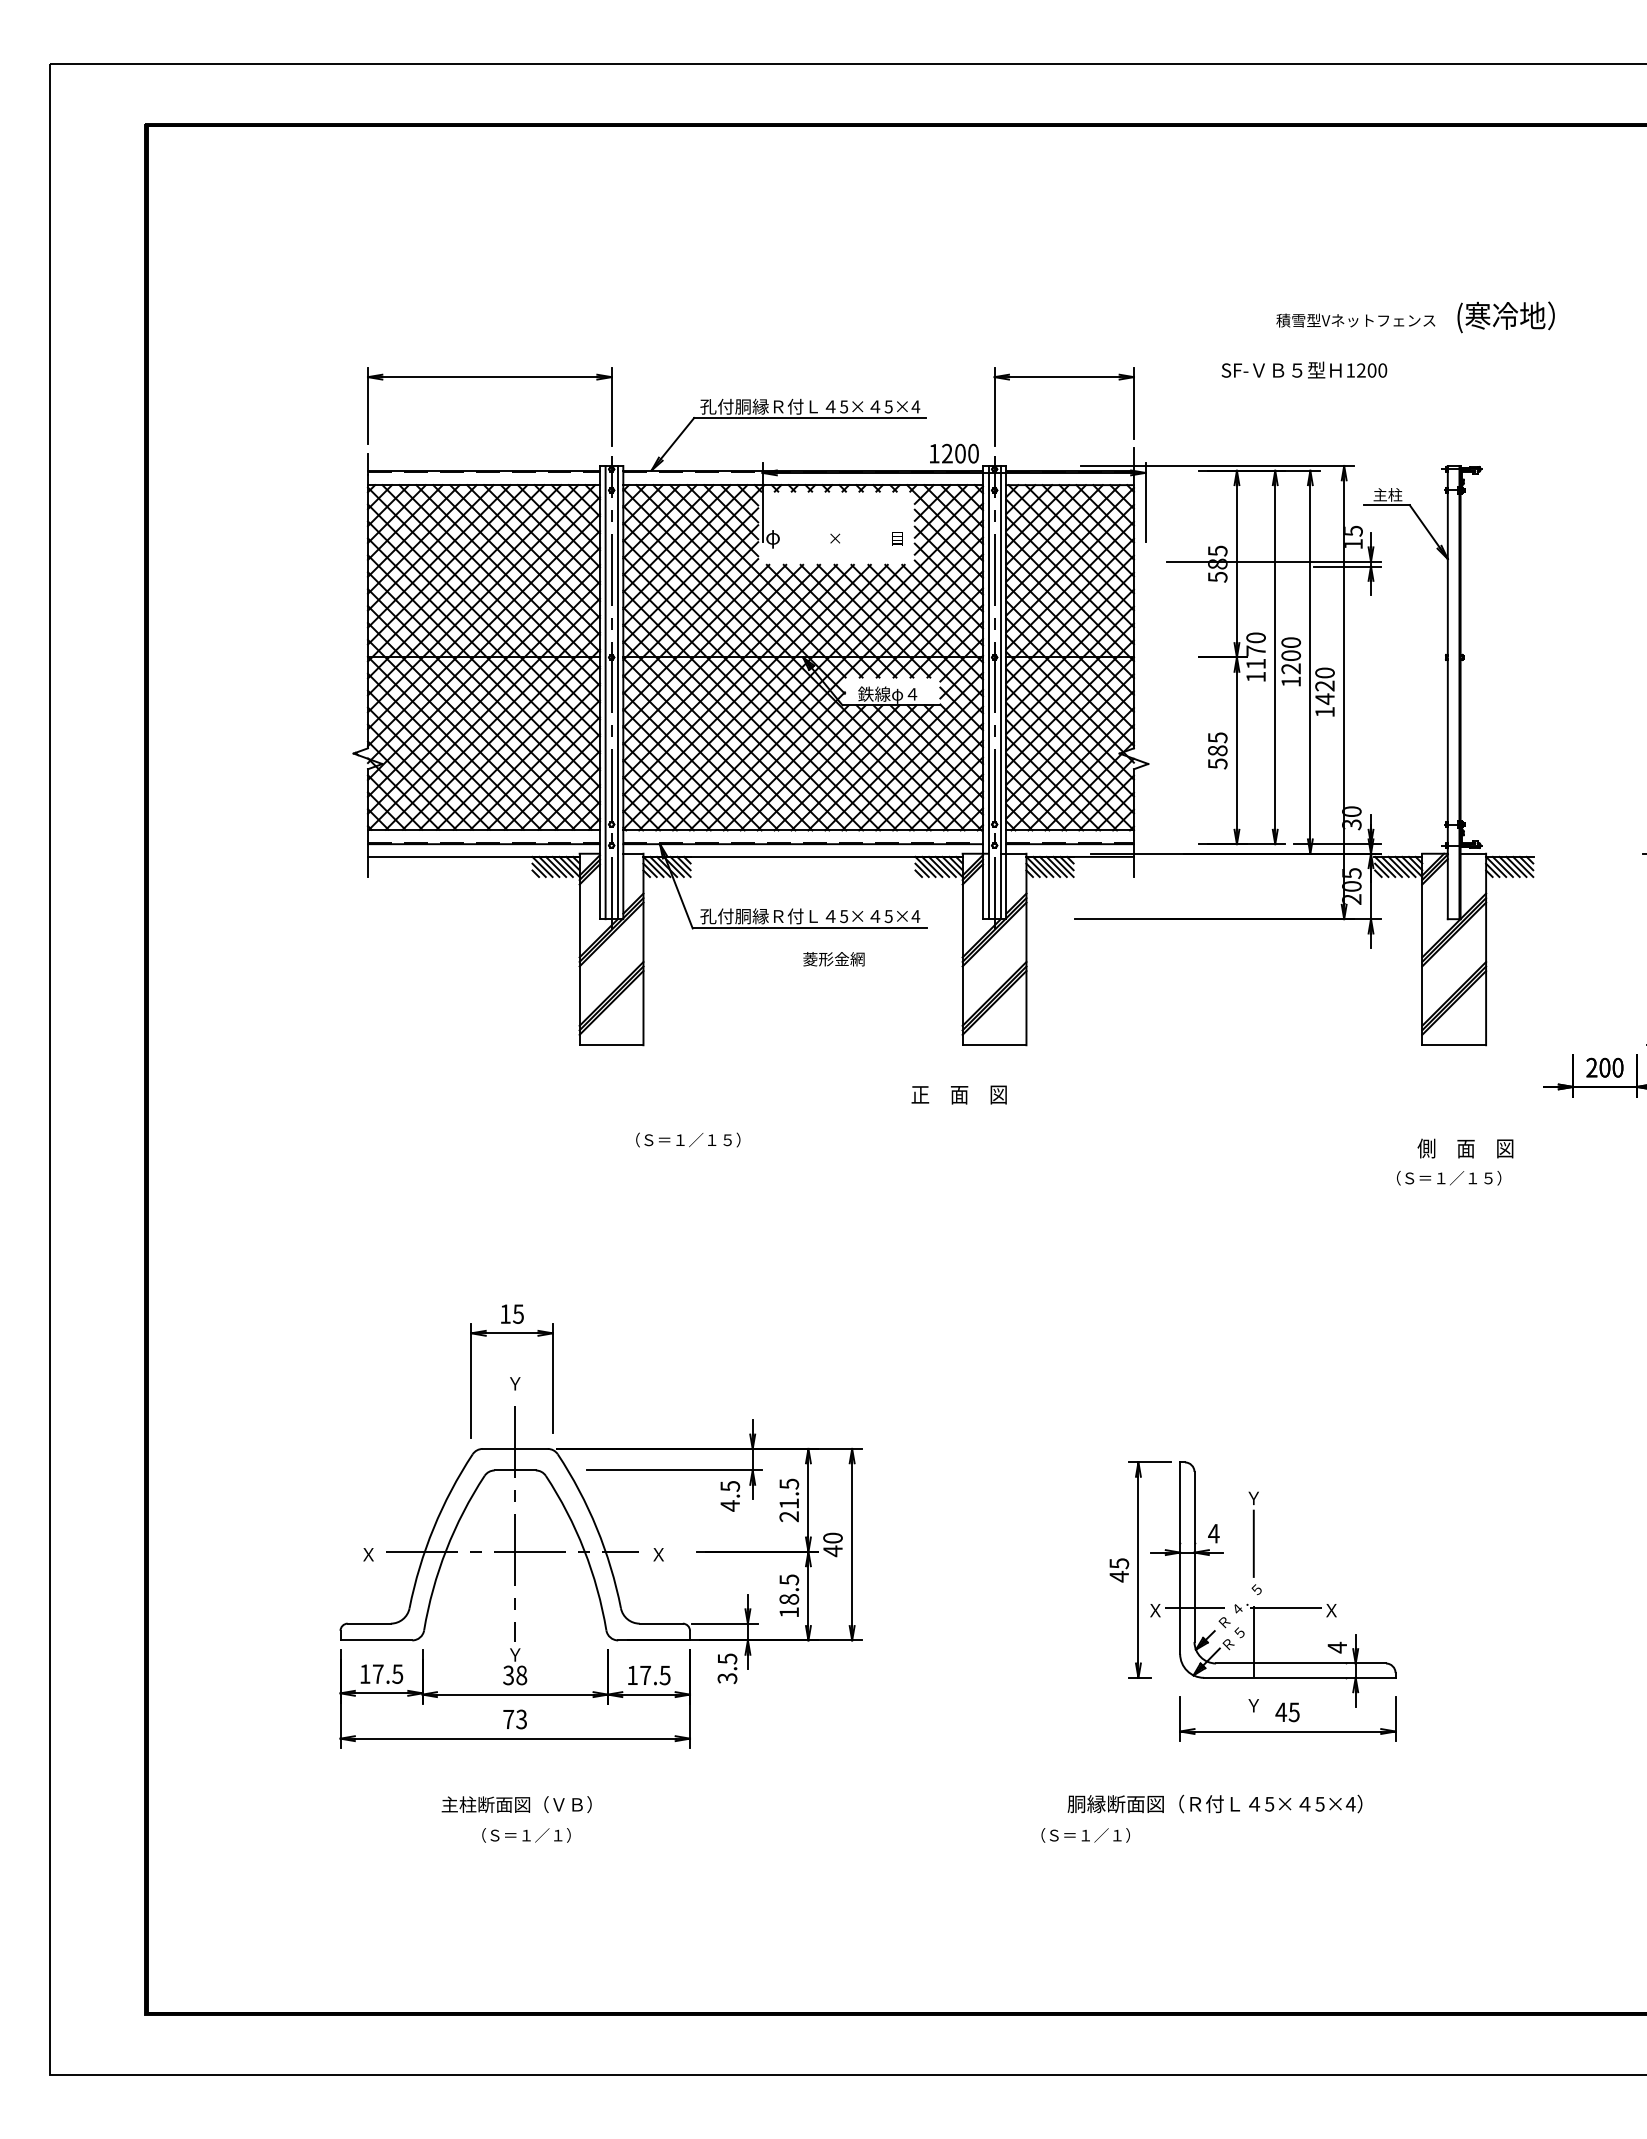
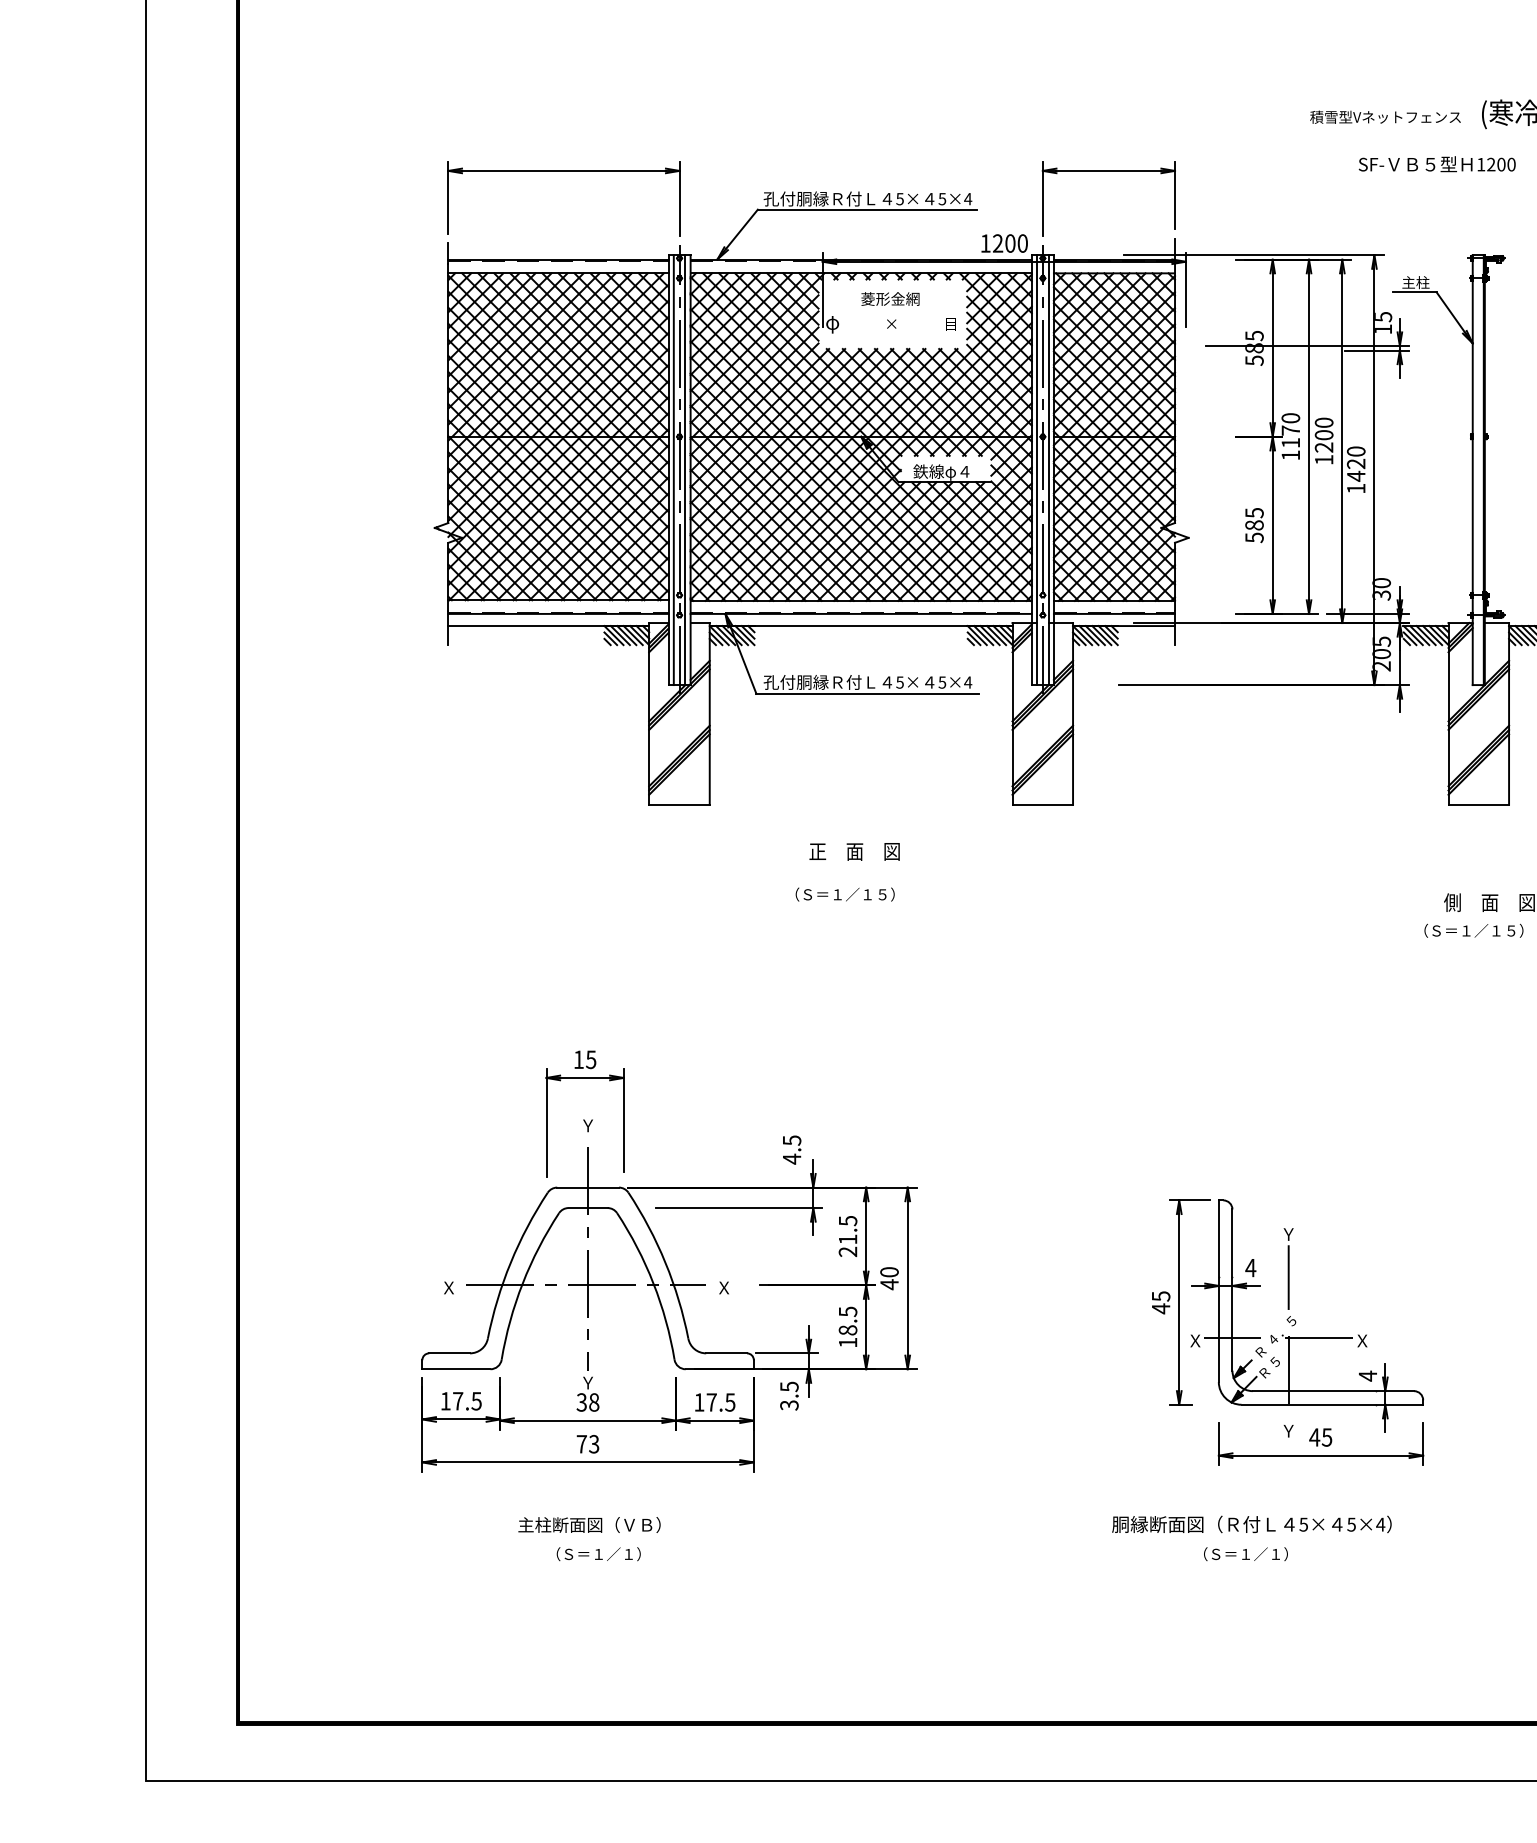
text: (1304, 369) -> (1437, 163), moved
text: (833, 959) -> (889, 299), moved
text: (958, 1094) -> (853, 851), moved
text: (688, 1139) -> (845, 894), moved
text: (730, 1496) -> (792, 1150), moved
text: (1085, 1835) -> (1245, 1554), moved

